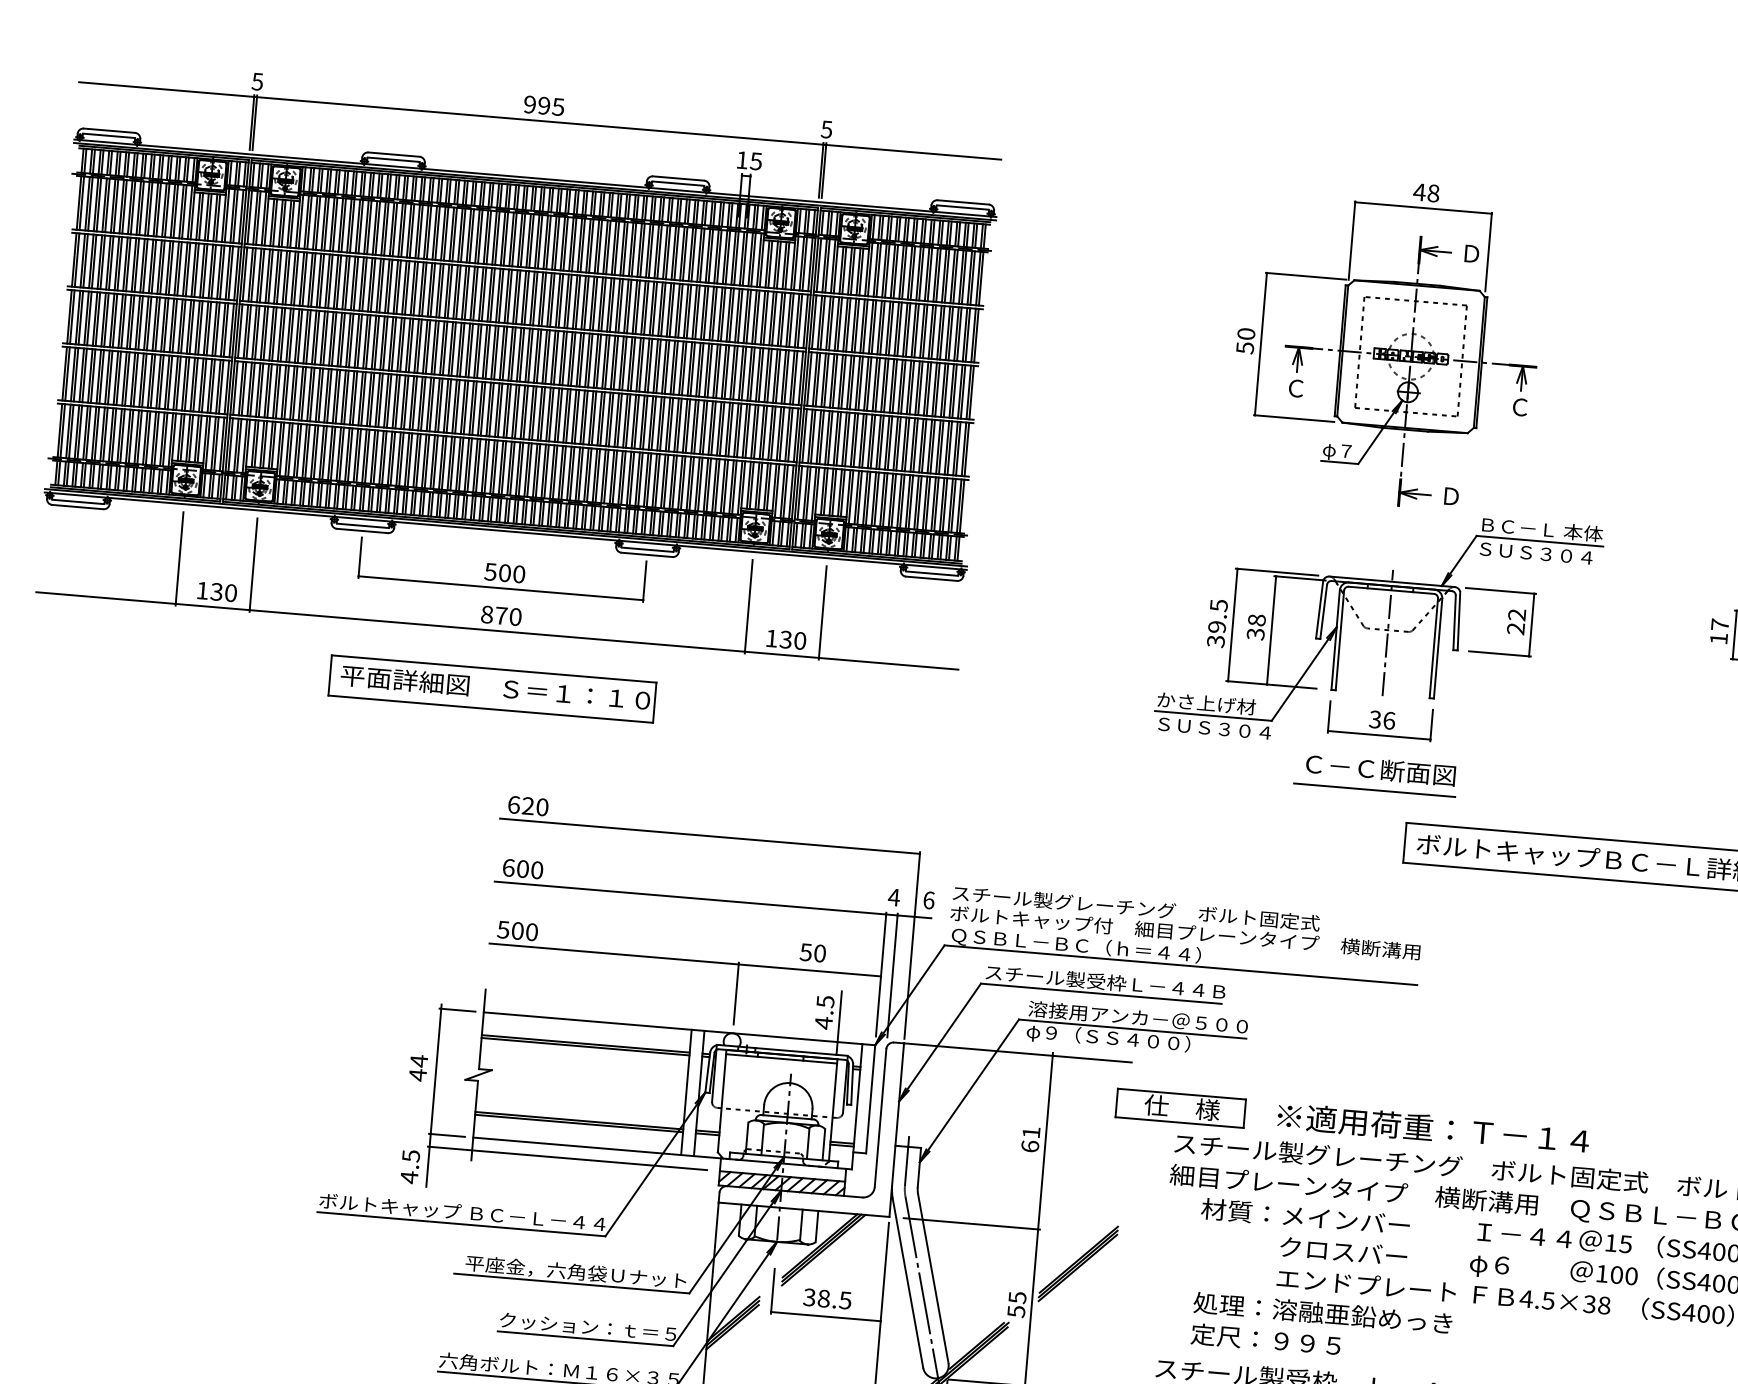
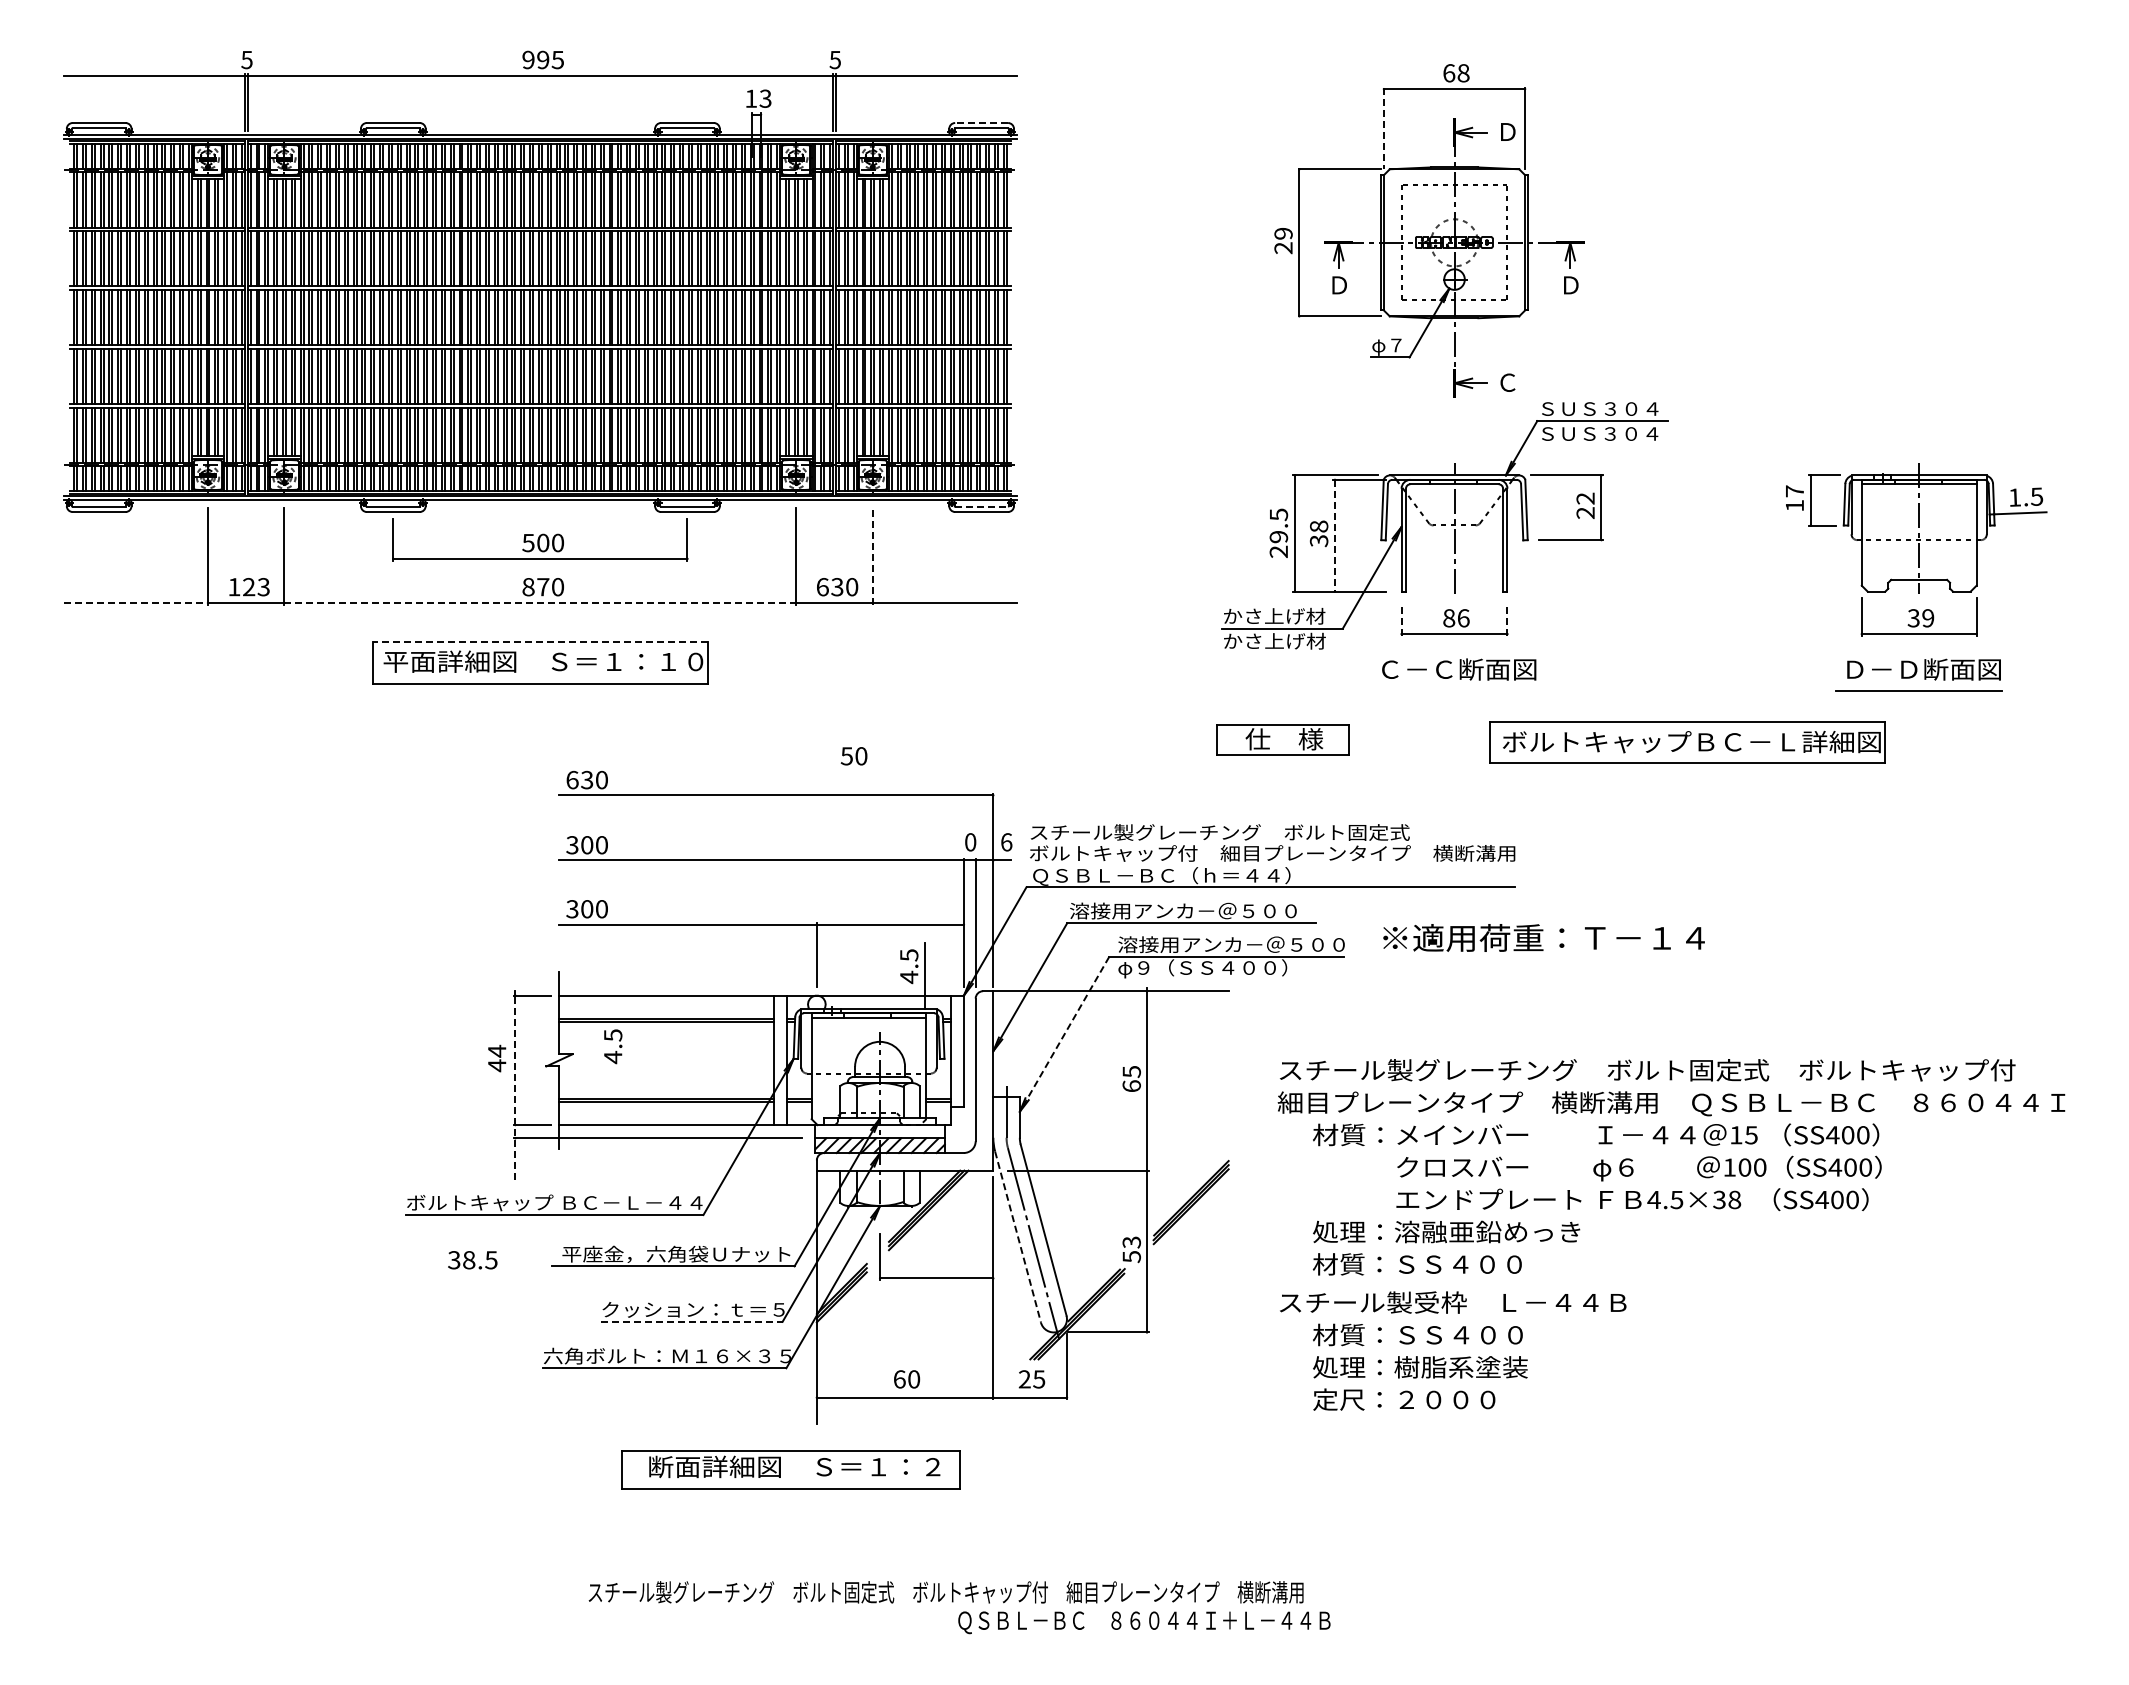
text: (756, 161) -> (765, 98), 15 -> 13
text: (1418, 192) -> (1448, 73), 48 -> 68
line: (963, 202) -> (981, 123), solid -> dashed
line: (1351, 240) -> (1383, 128), solid -> dashed
text: (1245, 340) -> (1283, 240), 50 -> 29
text: (1296, 388) -> (1339, 285), Ｃ -> Ｄ
text: (1519, 407) -> (1570, 285), Ｃ -> Ｄ
text: (1450, 496) -> (1507, 382), Ｄ -> Ｃ
text: (1542, 529) -> (1604, 408), ＢＣ－Ｌ 本体 -> ＳＵＳ３０４
line: (932, 573) -> (982, 506), solid -> dashed
text: (223, 592) -> (256, 587), 130 -> 123
line: (106, 597) -> (136, 602), solid -> dashed
line: (822, 611) -> (872, 555), solid -> dashed
line: (497, 630) -> (540, 602), solid -> dashed
line: (1271, 630) -> (1334, 535), solid -> dashed
text: (771, 638) -> (822, 587), 130 -> 630
text: (1216, 641) -> (1279, 551), 39.5 -> 29.5
line: (494, 669) -> (540, 642), solid -> dashed
line: (1329, 716) -> (1401, 619), solid -> dashed
text: (1375, 719) -> (1449, 618), 36 -> 86
line: (1431, 725) -> (1507, 619), solid -> dashed
text: (1213, 727) -> (1283, 640), ＳＵＳ３０４ -> かさ上げ材
line: (1374, 789) -> (1454, 690), removed
text: (528, 806) -> (587, 780), 620 -> 630
text: (508, 868) -> (572, 845), 600 -> 300
text: (894, 897) -> (970, 842), 4 -> 0
text: (503, 929) -> (572, 908), 500 -> 300
text: (812, 953) -> (853, 756), moved
text: (1105, 981) -> (1194, 910), スチール製受枠Ｌ－４４Ｂ -> 溶接用アンカ－＠５００
line: (969, 1091) -> (1064, 1034), solid -> dashed
line: (433, 1097) -> (515, 1087), solid -> dashed
part: (1180, 1107) -> (1282, 739), moved
text: (1432, 1127) -> (1543, 937), moved
text: (1031, 1133) -> (1131, 1072), 61 -> 65
text: (410, 1166) -> (613, 1046), moved
line: (908, 1283) -> (1018, 1237), solid -> dashed
text: (1017, 1296) -> (1131, 1241), 55 -> 53
text: (827, 1299) -> (472, 1260), moved
line: (585, 1338) -> (691, 1321), solid -> dashed
text: (1291, 1342) -> (1416, 1264), 定尺：９９５ -> 材質：ＳＳ４００

